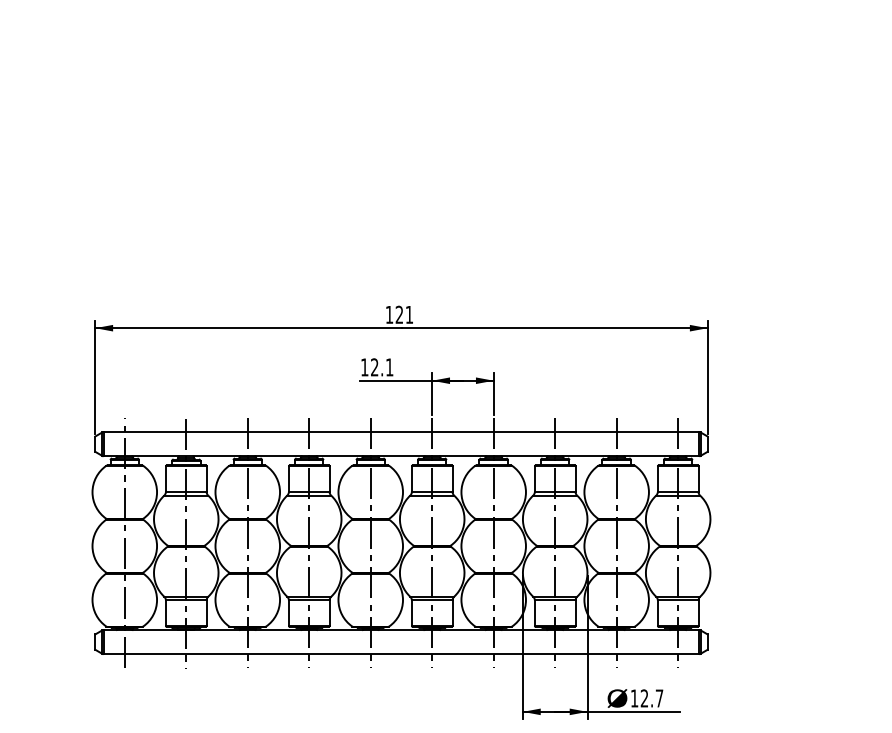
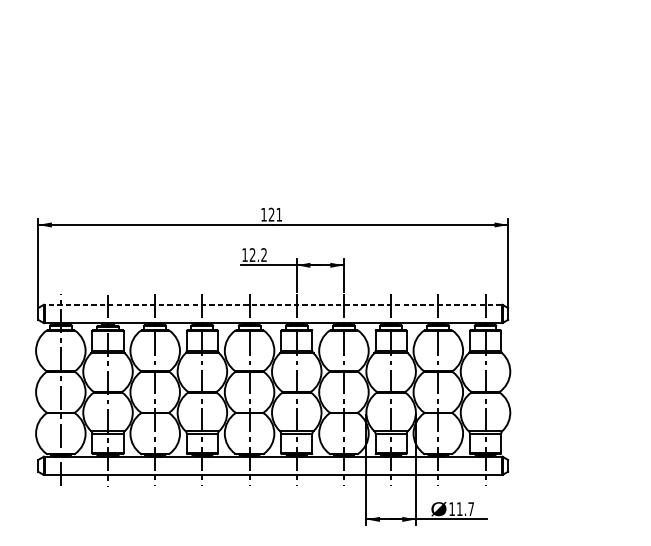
text: (389, 367) -> (263, 255), 12.1 -> 12.2
line: (401, 432) -> (273, 305), solid -> dashed
text: (644, 698) -> (459, 509), 12.7 -> 11.7

